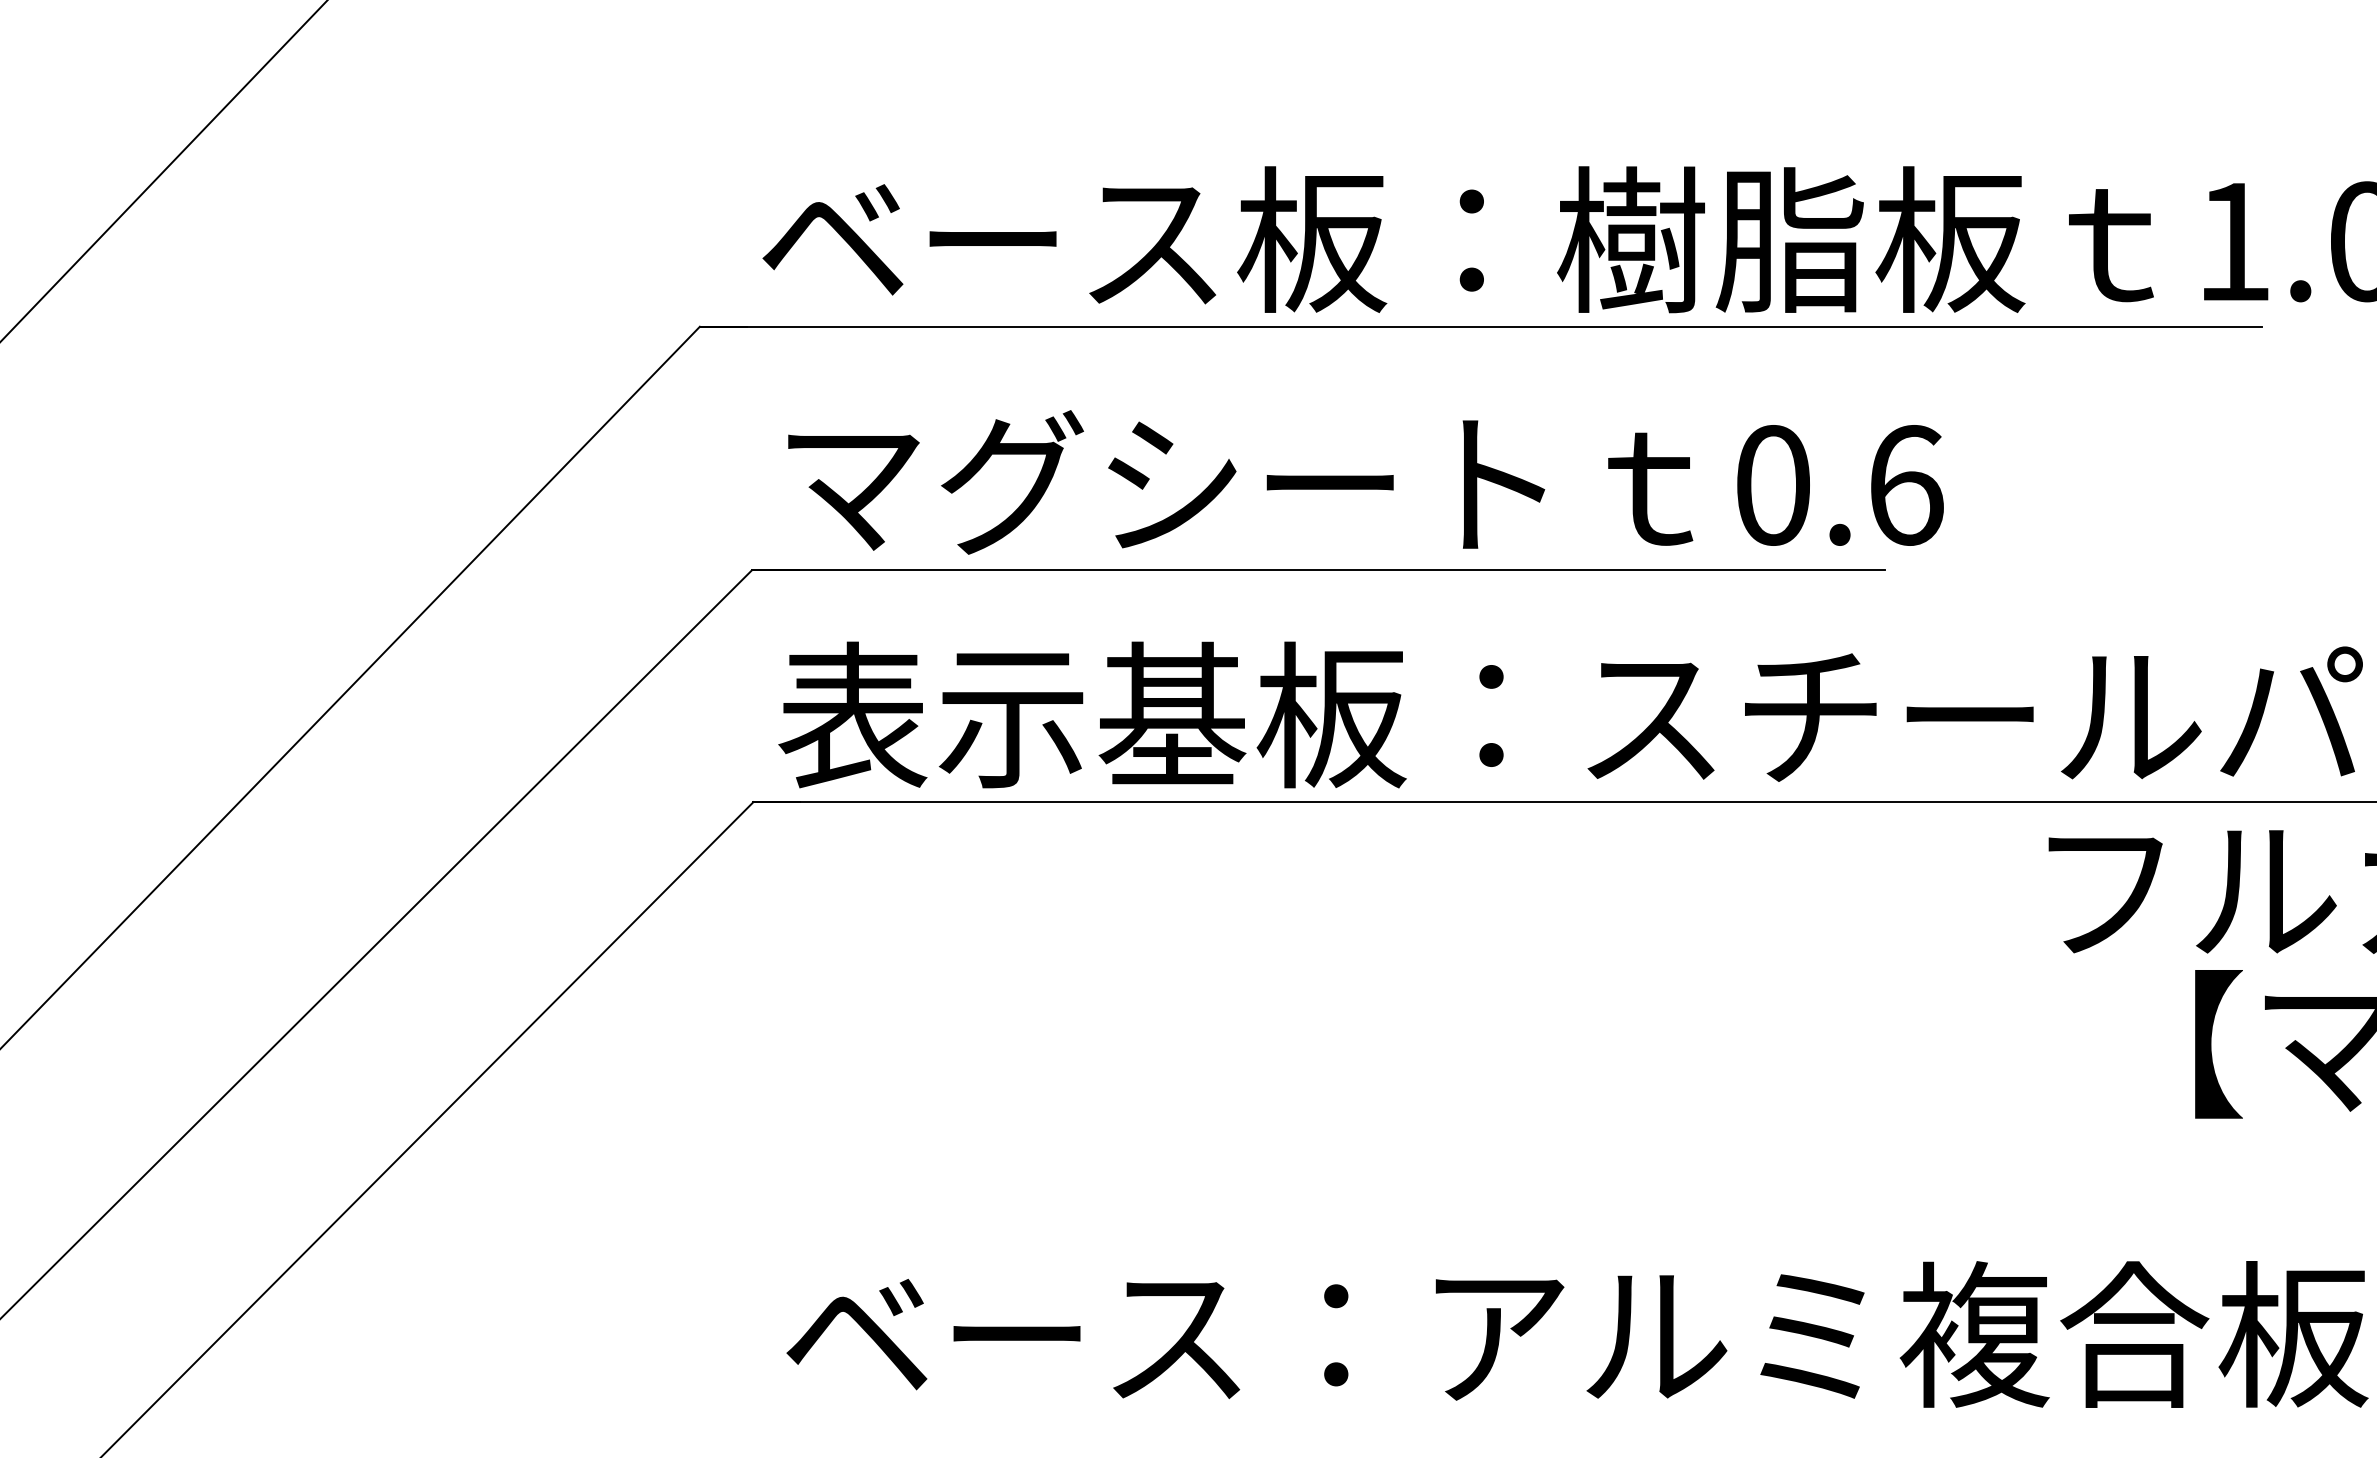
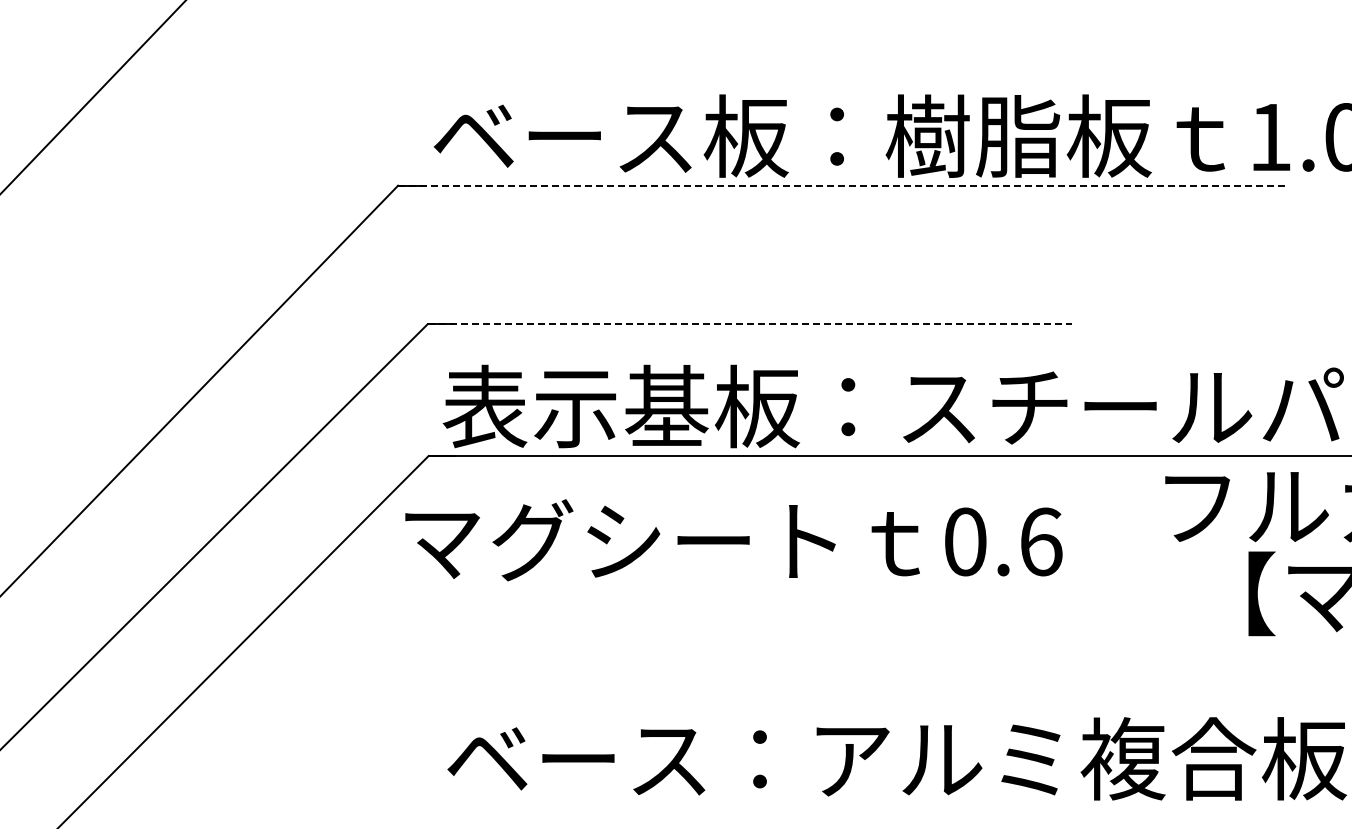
line: (1481, 326) -> (842, 185), solid -> dashed
text: (1365, 482) -> (733, 540), moved
line: (1319, 570) -> (750, 324), solid -> dashed

